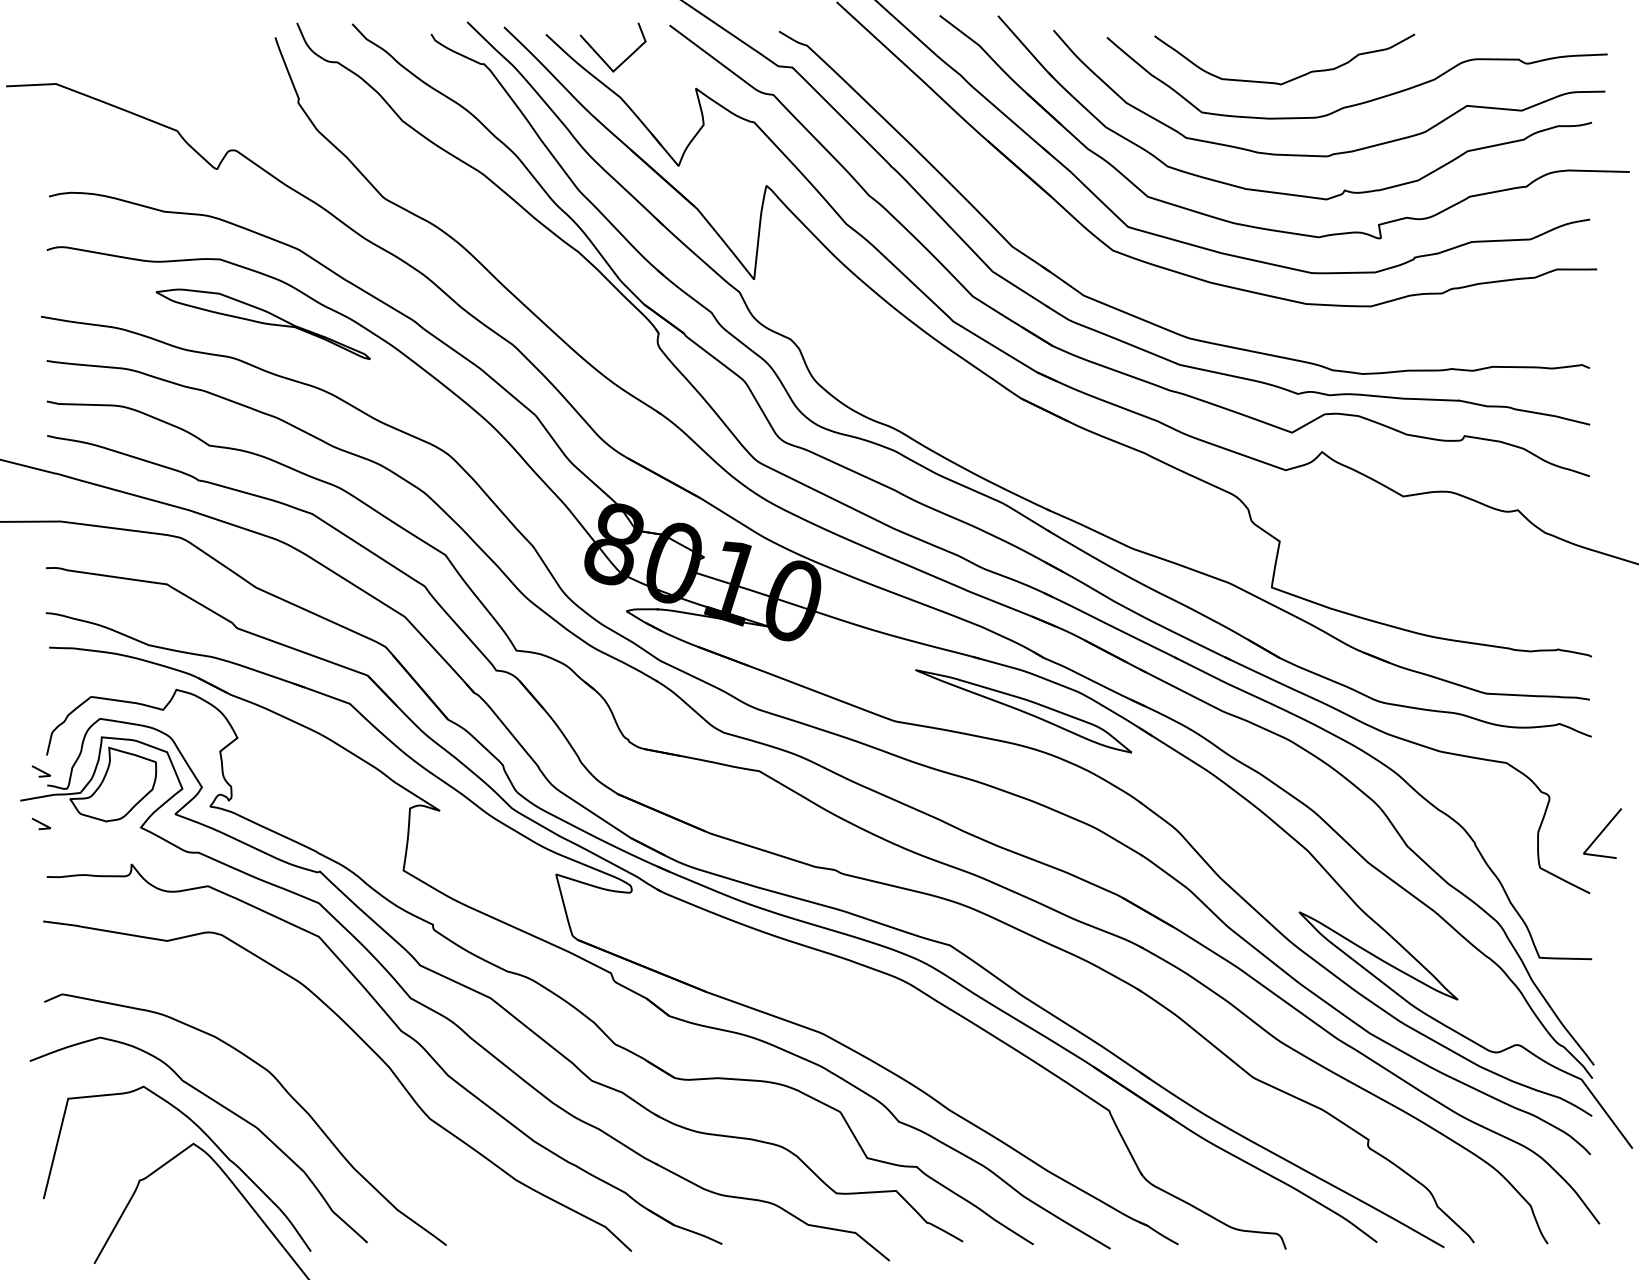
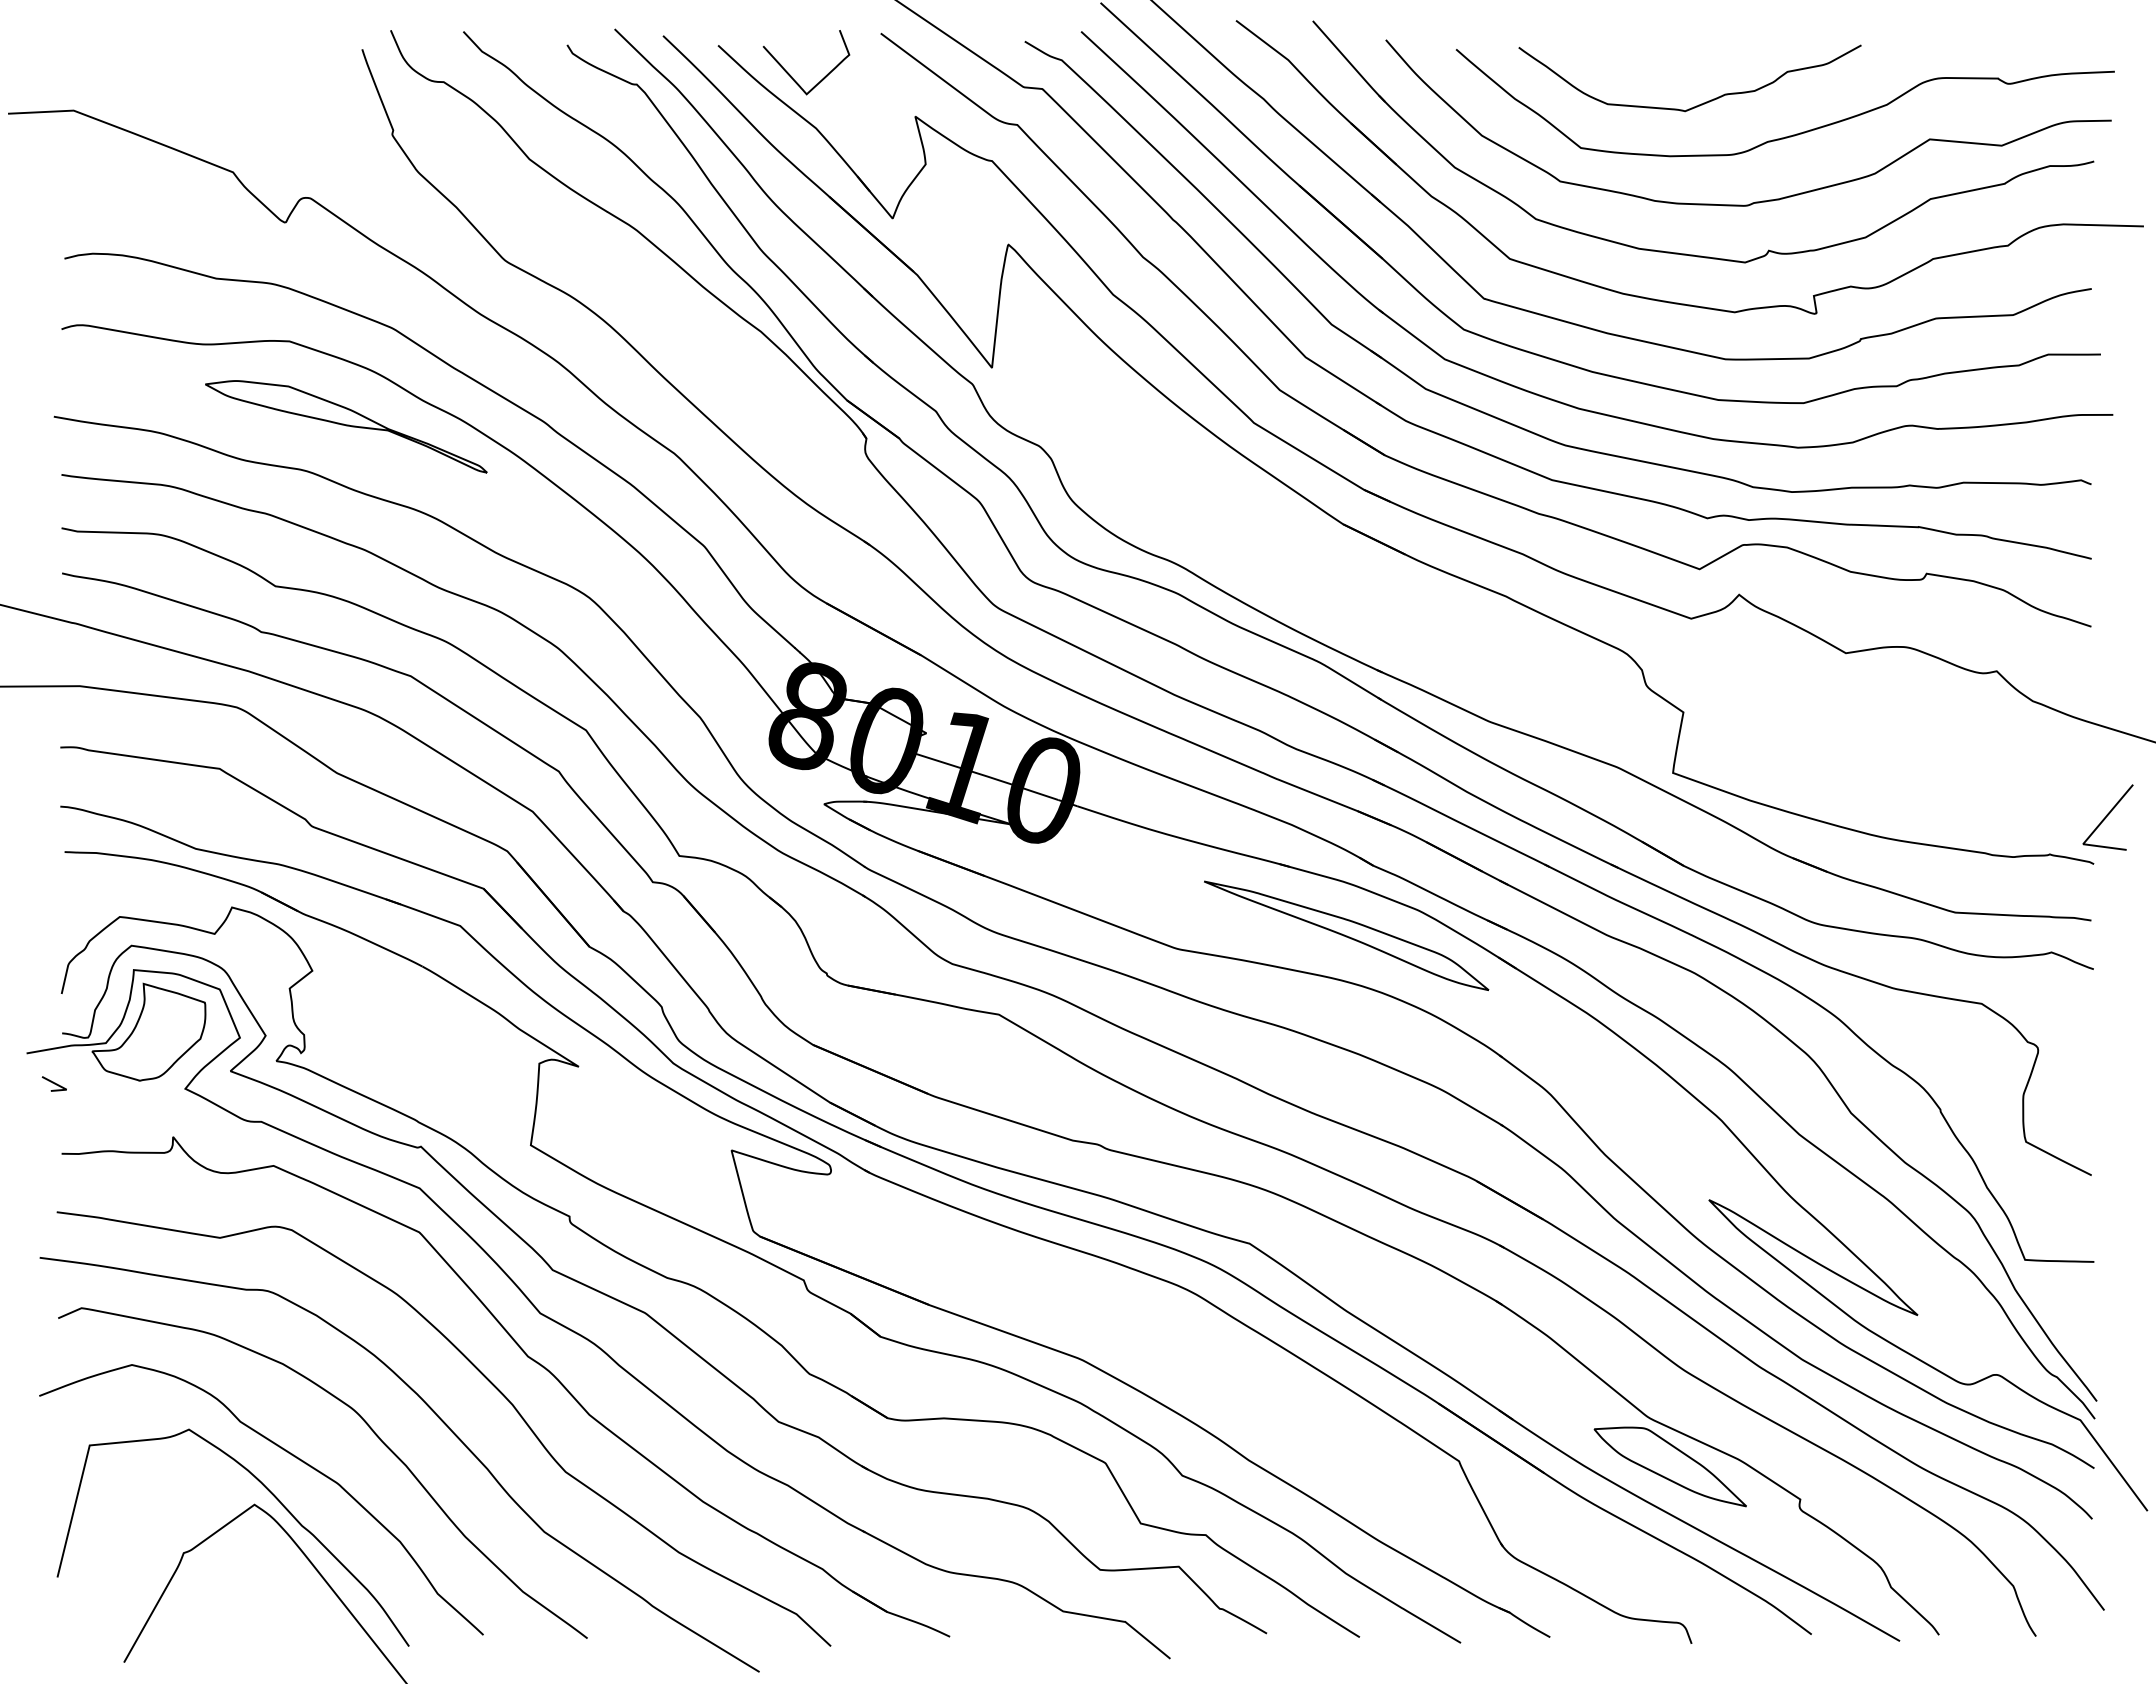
part: (1173, 300) -> (1543, 395), added
line: (40, 771) -> (53, 1014), removed
line: (1602, 832) -> (2107, 816), moved
curve: (335, 1080) -> (441, 1421), added
part: (1269, 1114) -> (1669, 1466), added

